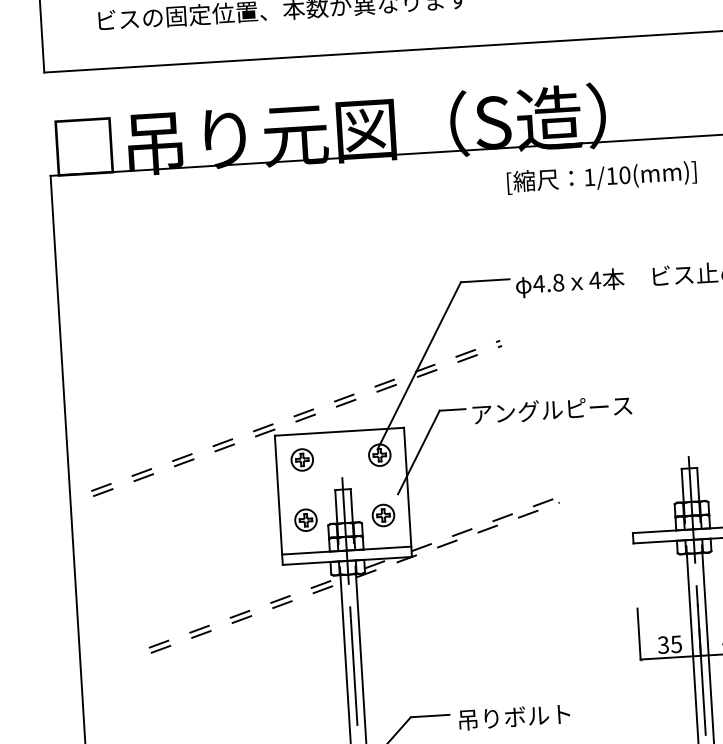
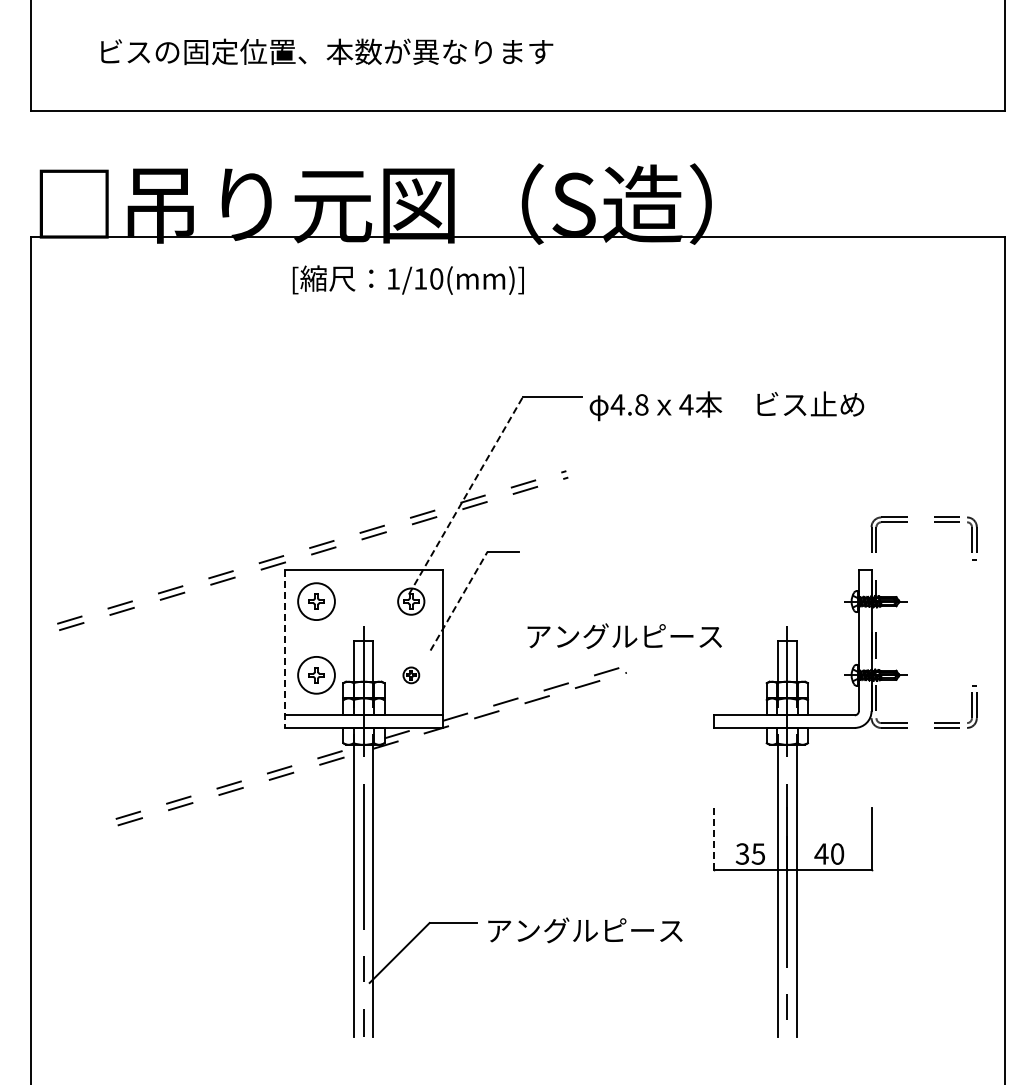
text: (601, 177) -> (407, 279), moved
line: (419, 365) -> (466, 495), solid -> dashed
text: (552, 410) -> (624, 636), moved
line: (419, 452) -> (459, 601), solid -> dashed
circle: (302, 459) -> (316, 601), size x1.4
line: (278, 500) -> (284, 649), solid -> dashed
part: (383, 515) -> (411, 675), size x0.6
circle: (305, 520) -> (316, 675), size x1.4
line: (638, 633) -> (713, 838), solid -> dashed
text: (538, 715) -> (585, 930), 吊りボルト -> アングルピース

